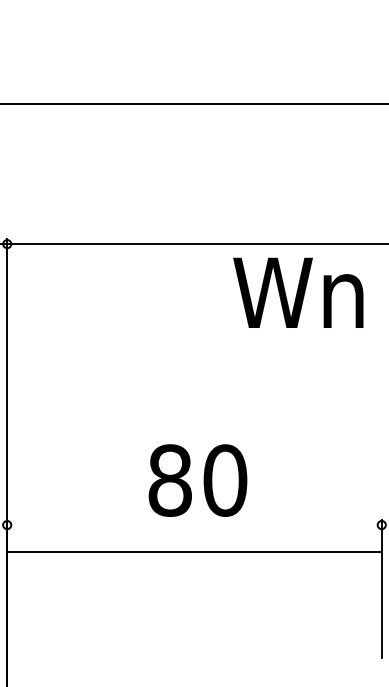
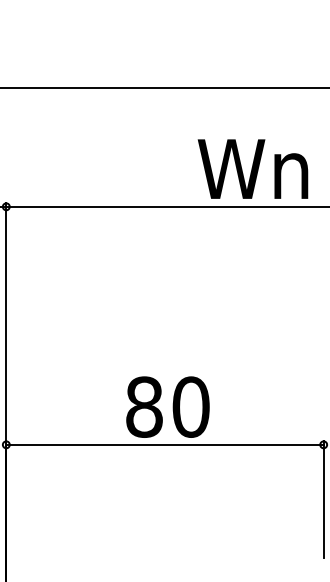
text: (297, 292) -> (252, 168), moved
line: (193, 551) -> (164, 444), moved

